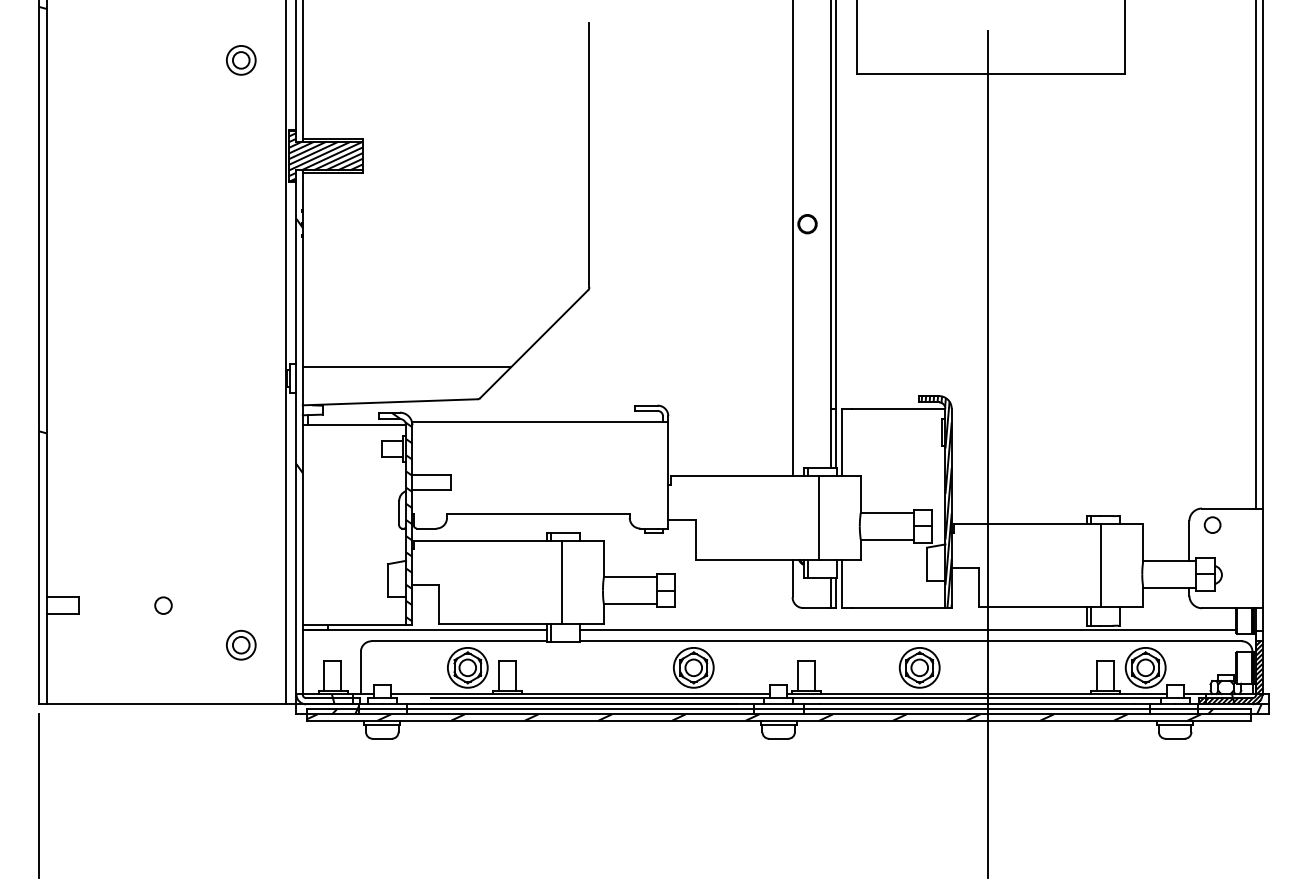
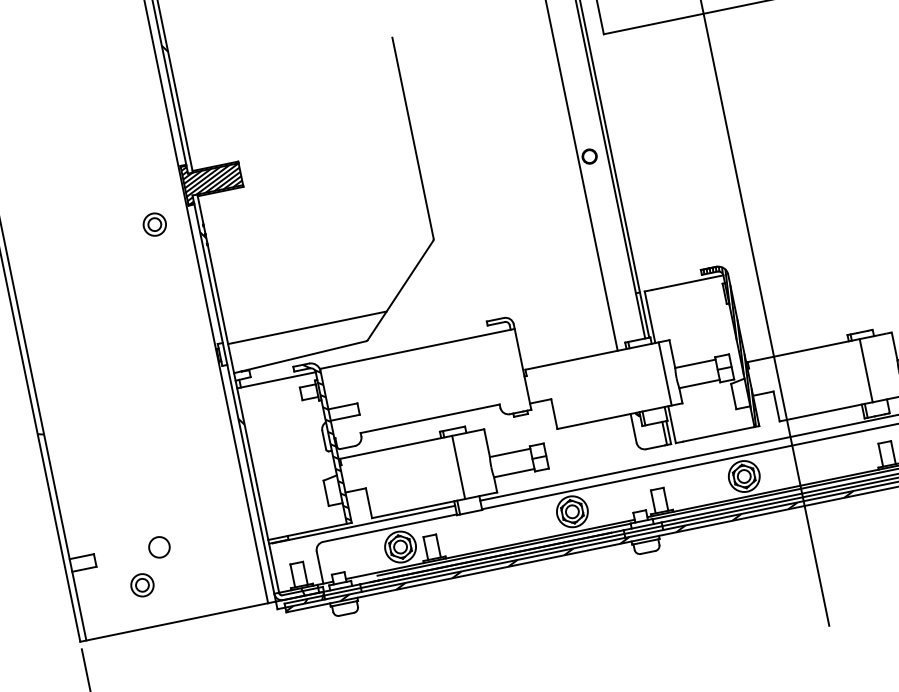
part: (241, 60) -> (155, 224), moved
line: (818, 517) -> (665, 373), moved
circle: (163, 605) -> (159, 547), size x1.6
part: (241, 644) -> (142, 584), moved

